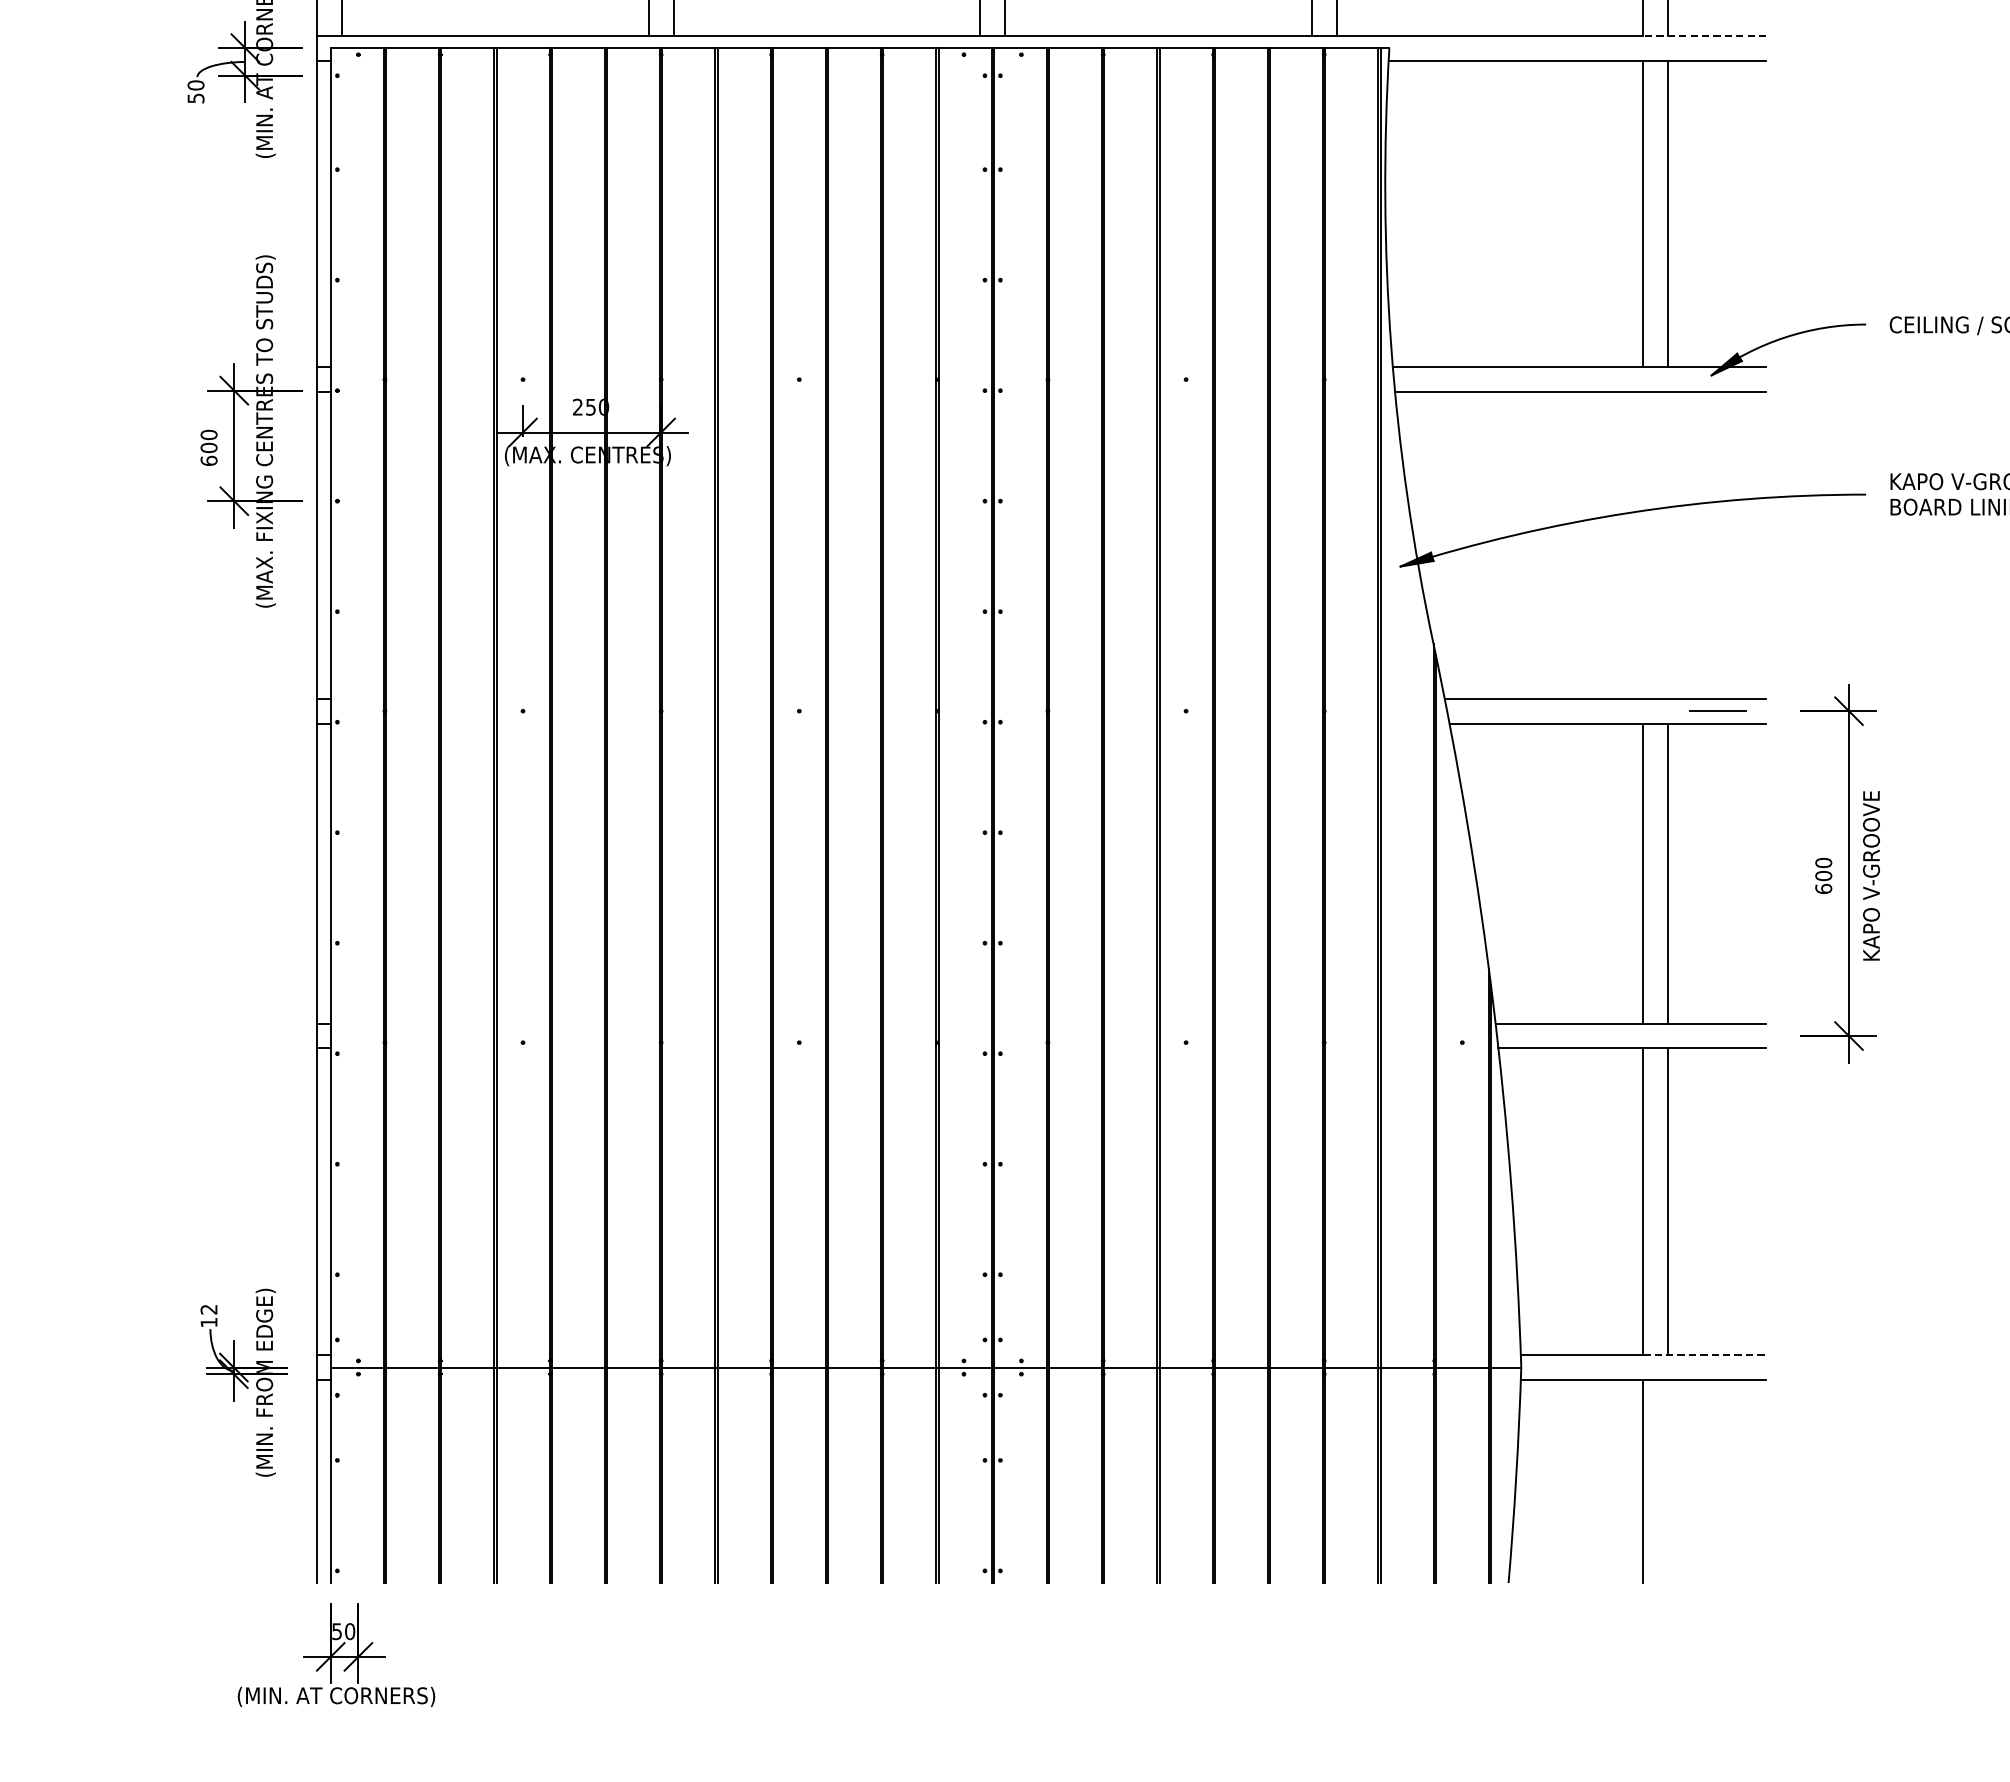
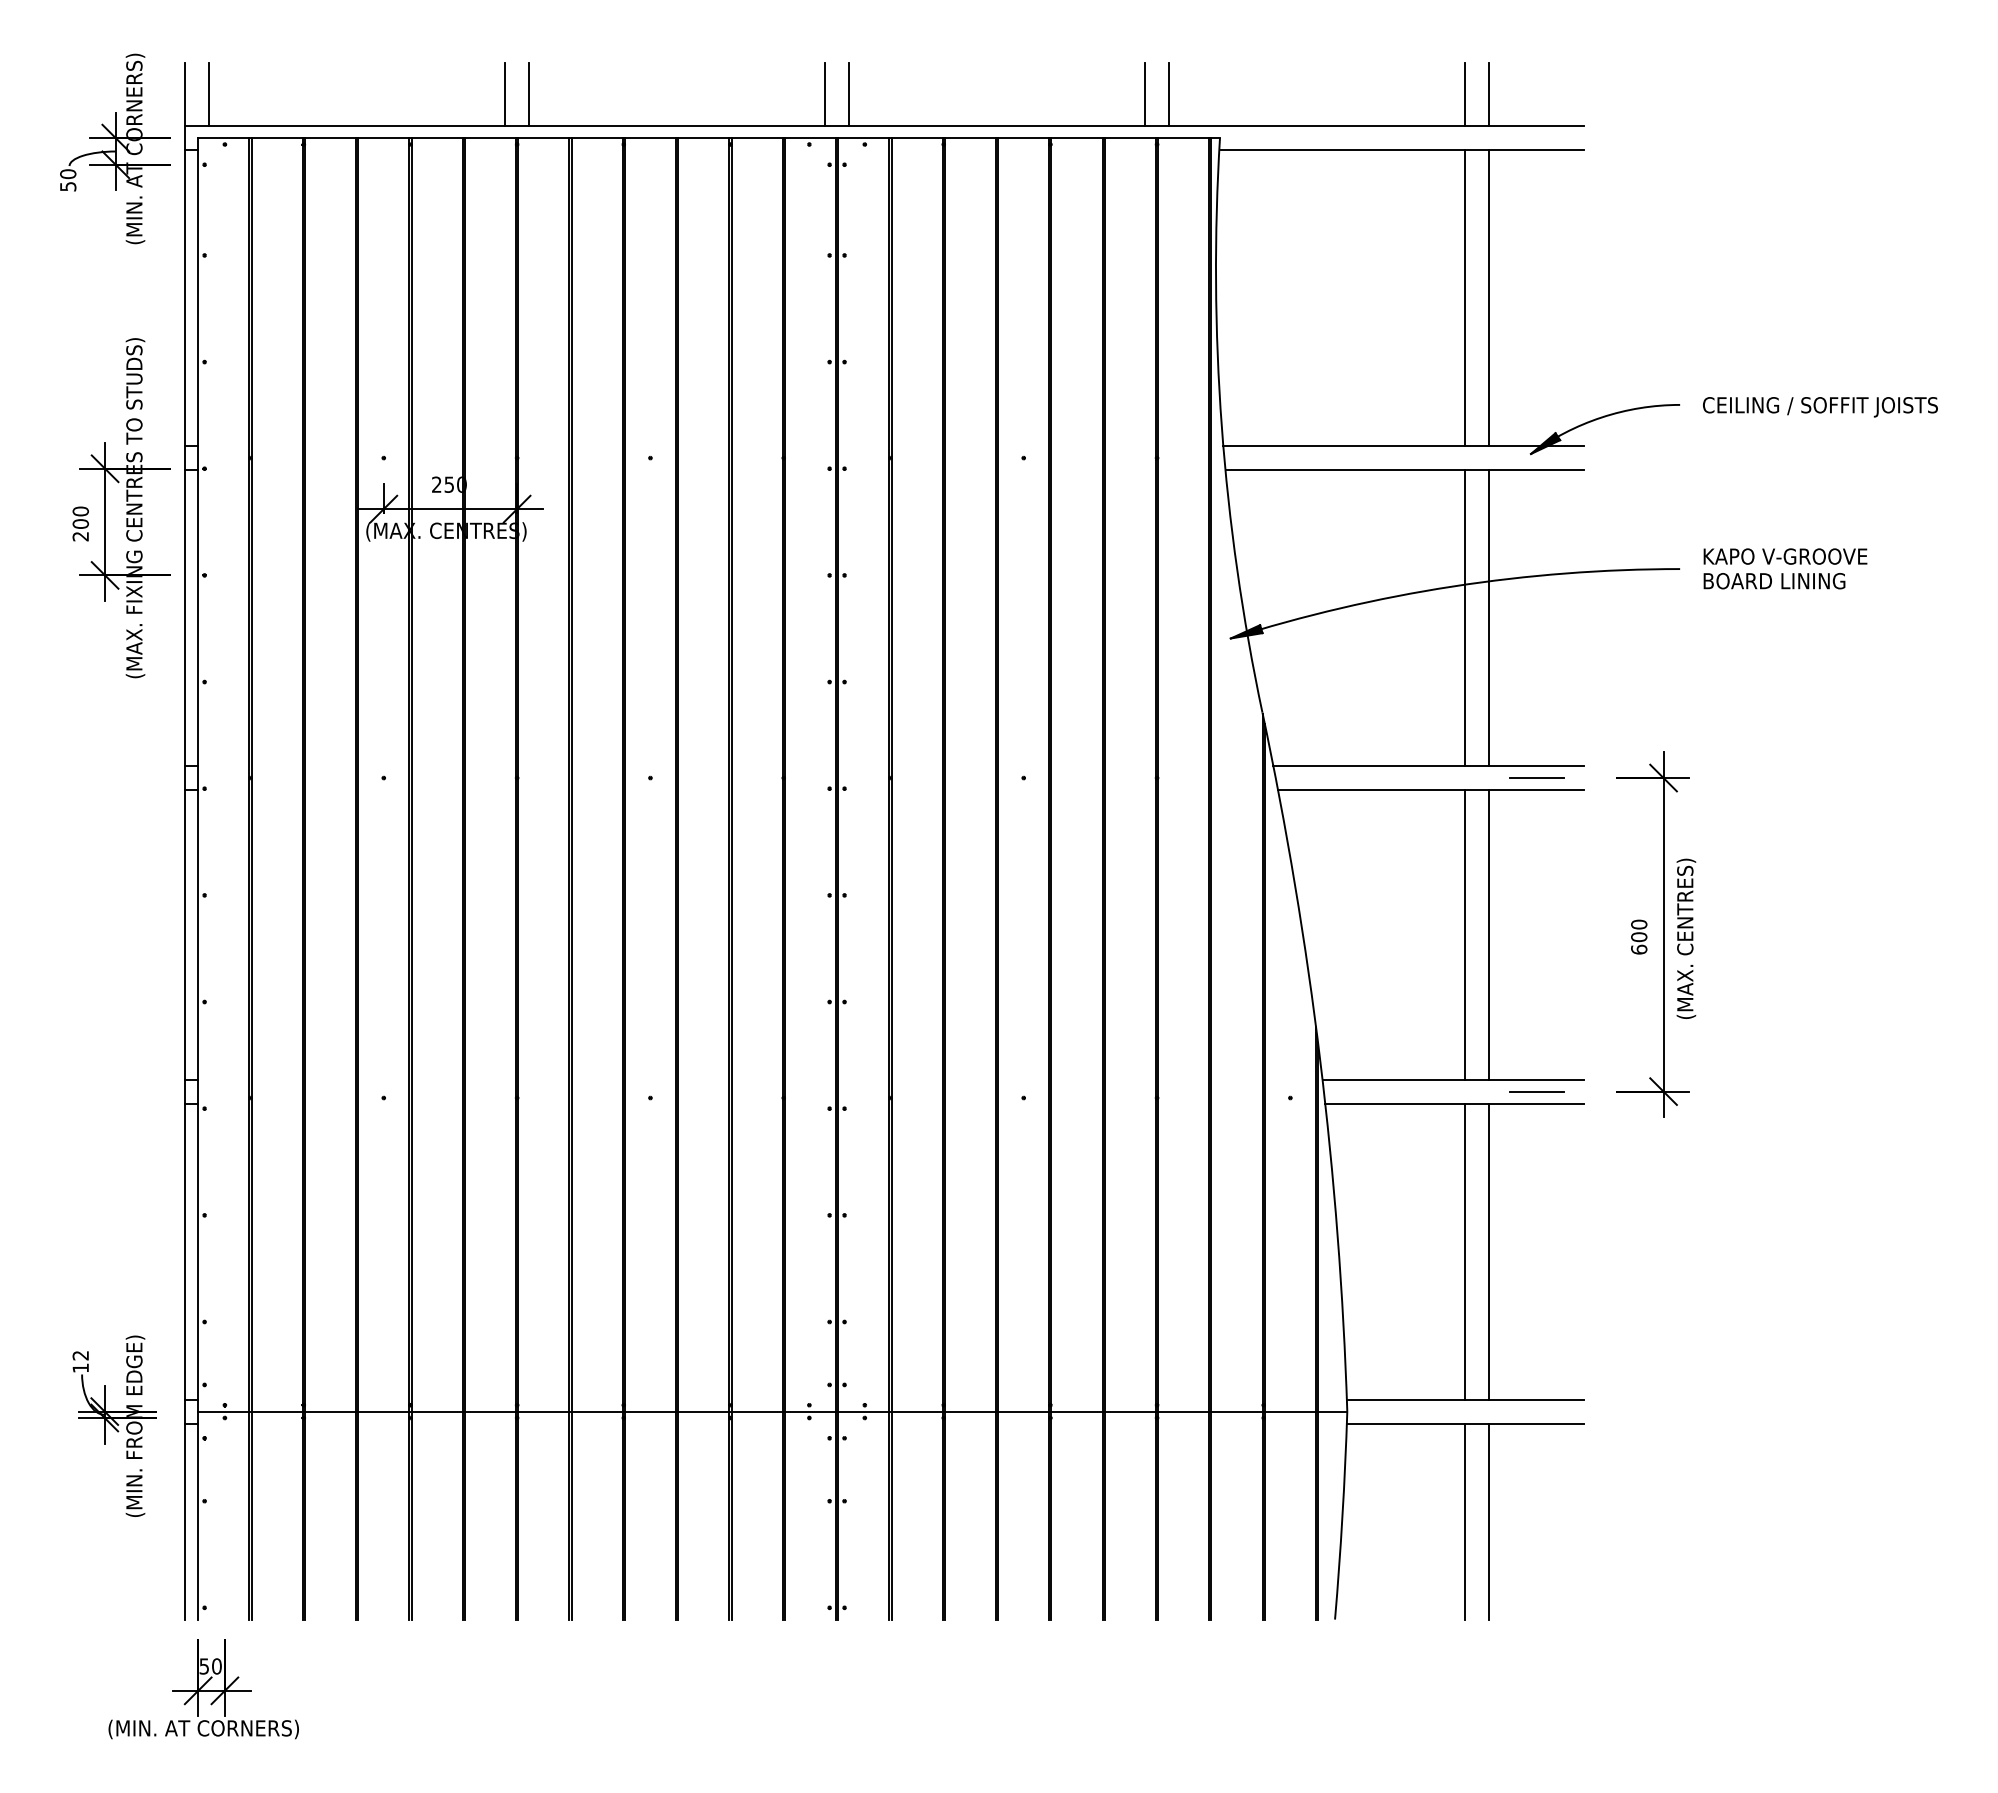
line: (1703, 36) -> (1523, 126), dashed -> solid
text: (208, 460) -> (80, 536), 600 -> 200
line: (1643, 545) -> (1465, 618), added
line: (1668, 545) -> (1489, 618), added
text: (1872, 876) -> (1686, 937), KAPO V-GROOVE -> (MAX. CENTRES)
line: (1717, 1035) -> (1536, 1091), added
line: (1704, 1355) -> (1524, 1399), dashed -> solid
line: (1668, 1481) -> (1489, 1521), added

